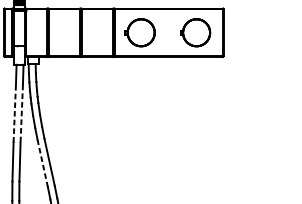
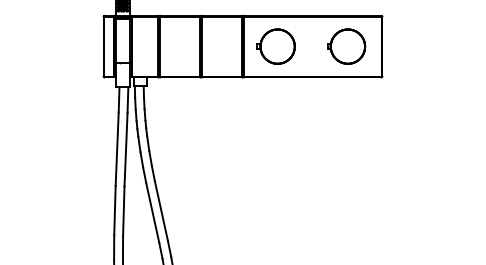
line: (15, 113) -> (117, 149), dashed -> solid
line: (22, 113) -> (126, 149), dashed -> solid
line: (42, 163) -> (152, 212), dashed -> solid

